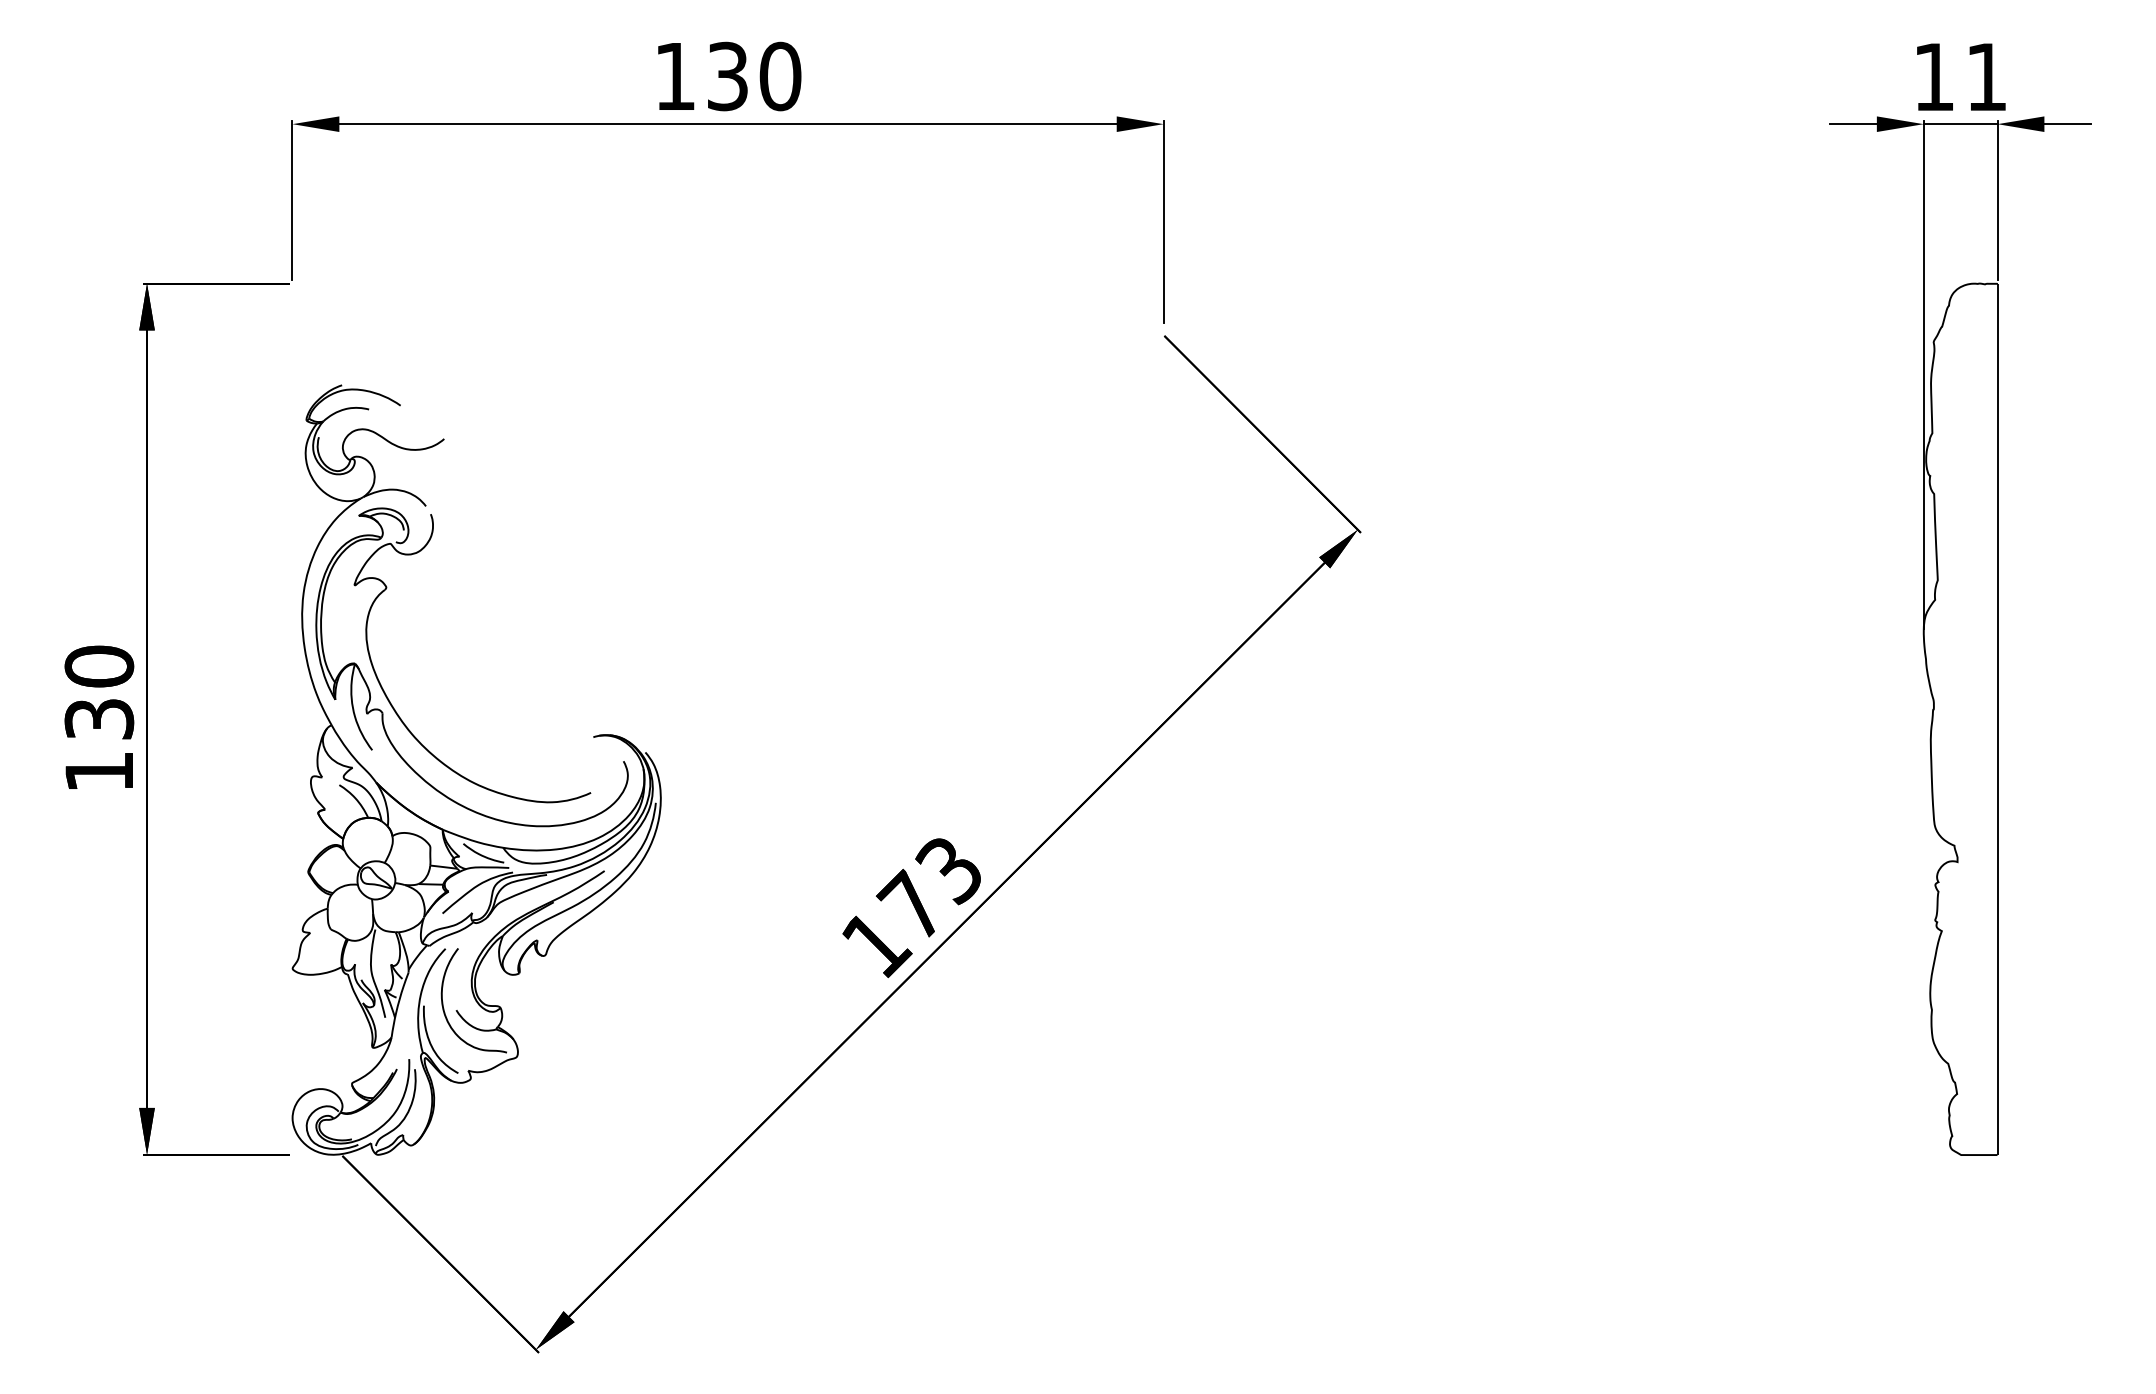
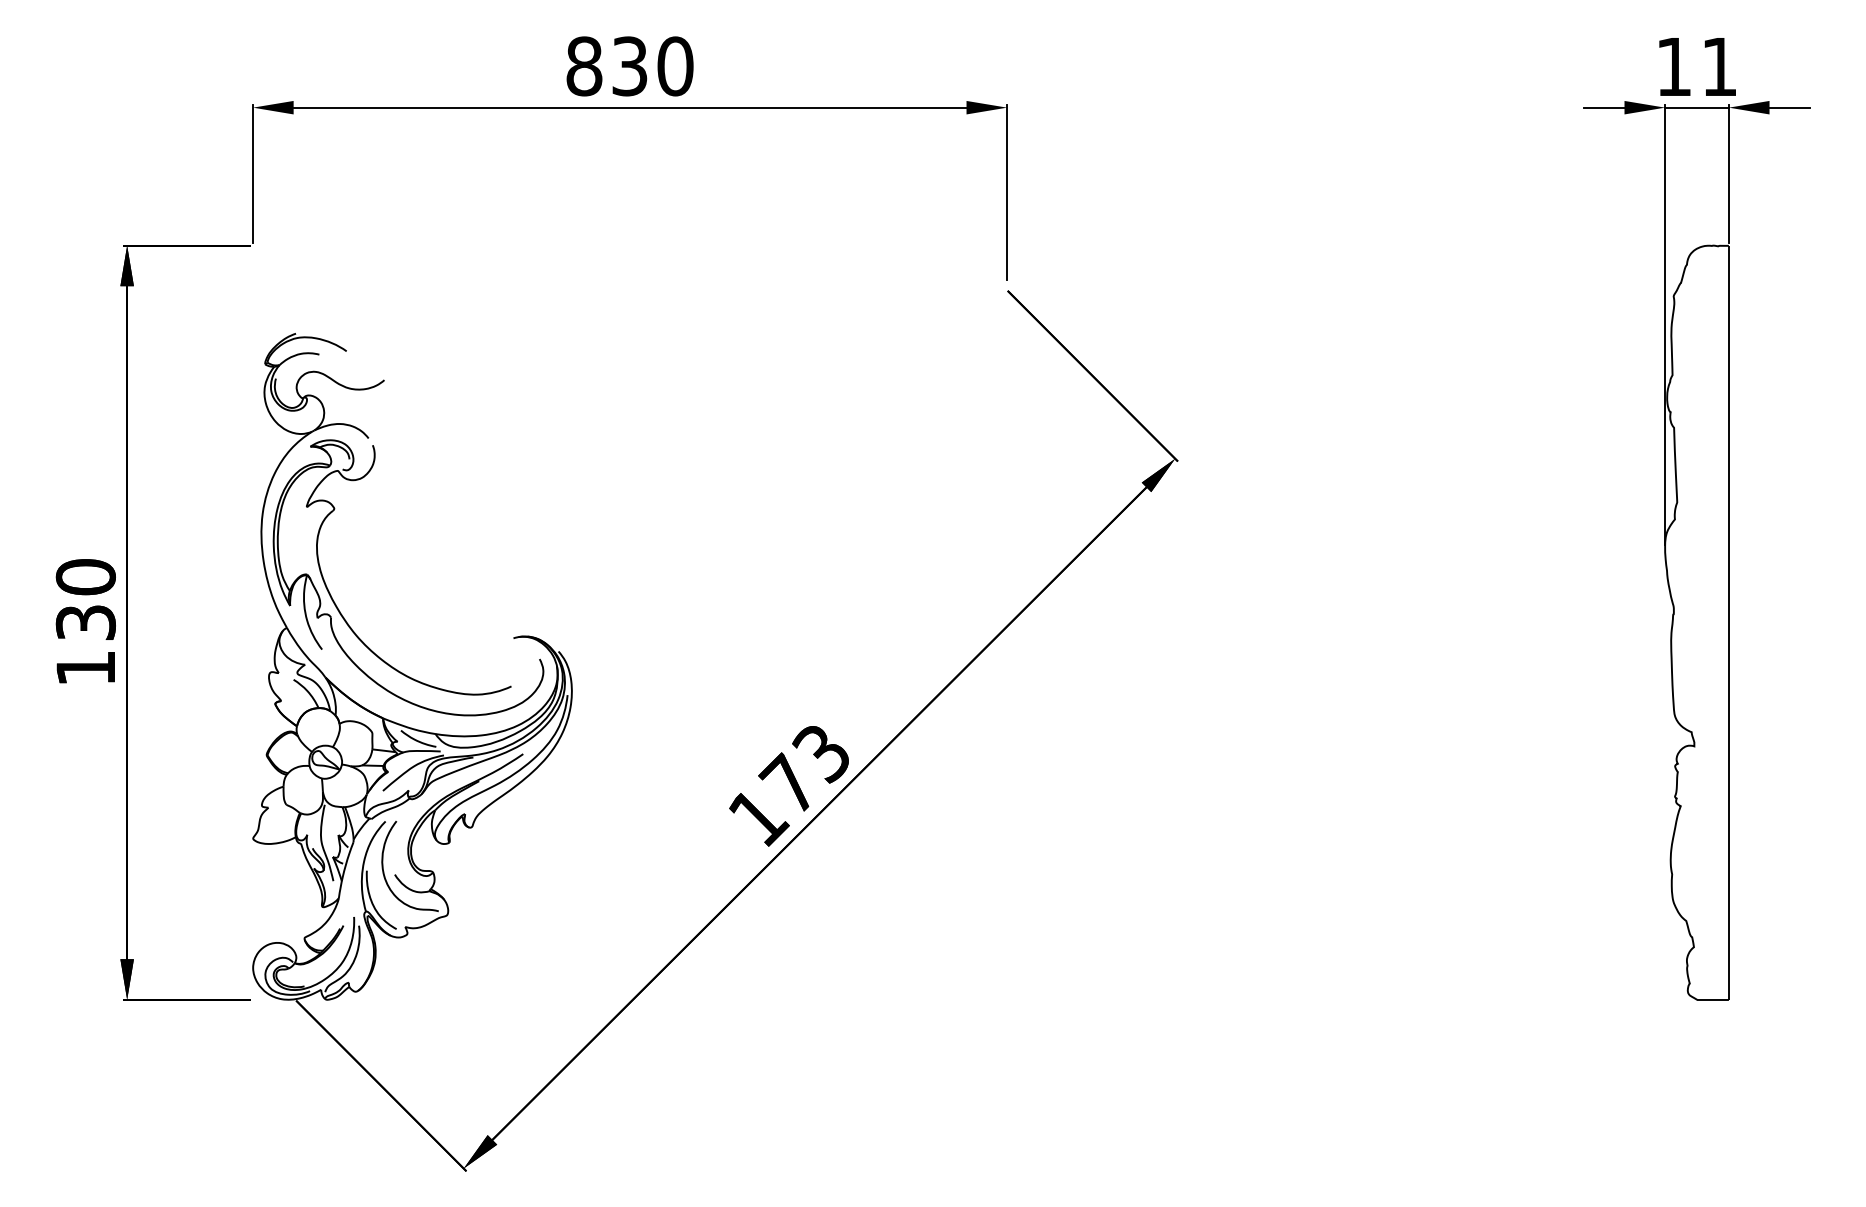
text: (675, 76) -> (584, 66), 130 -> 830

